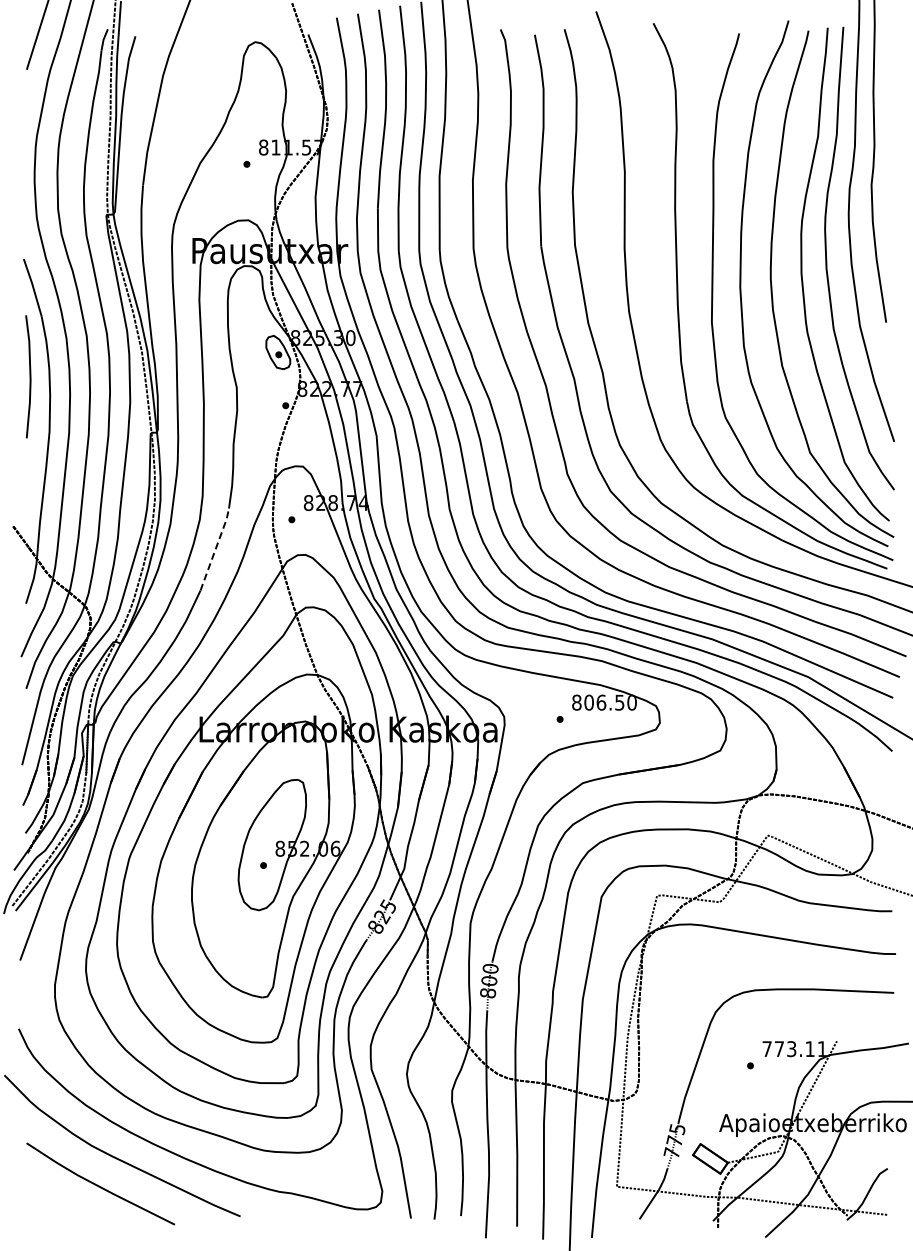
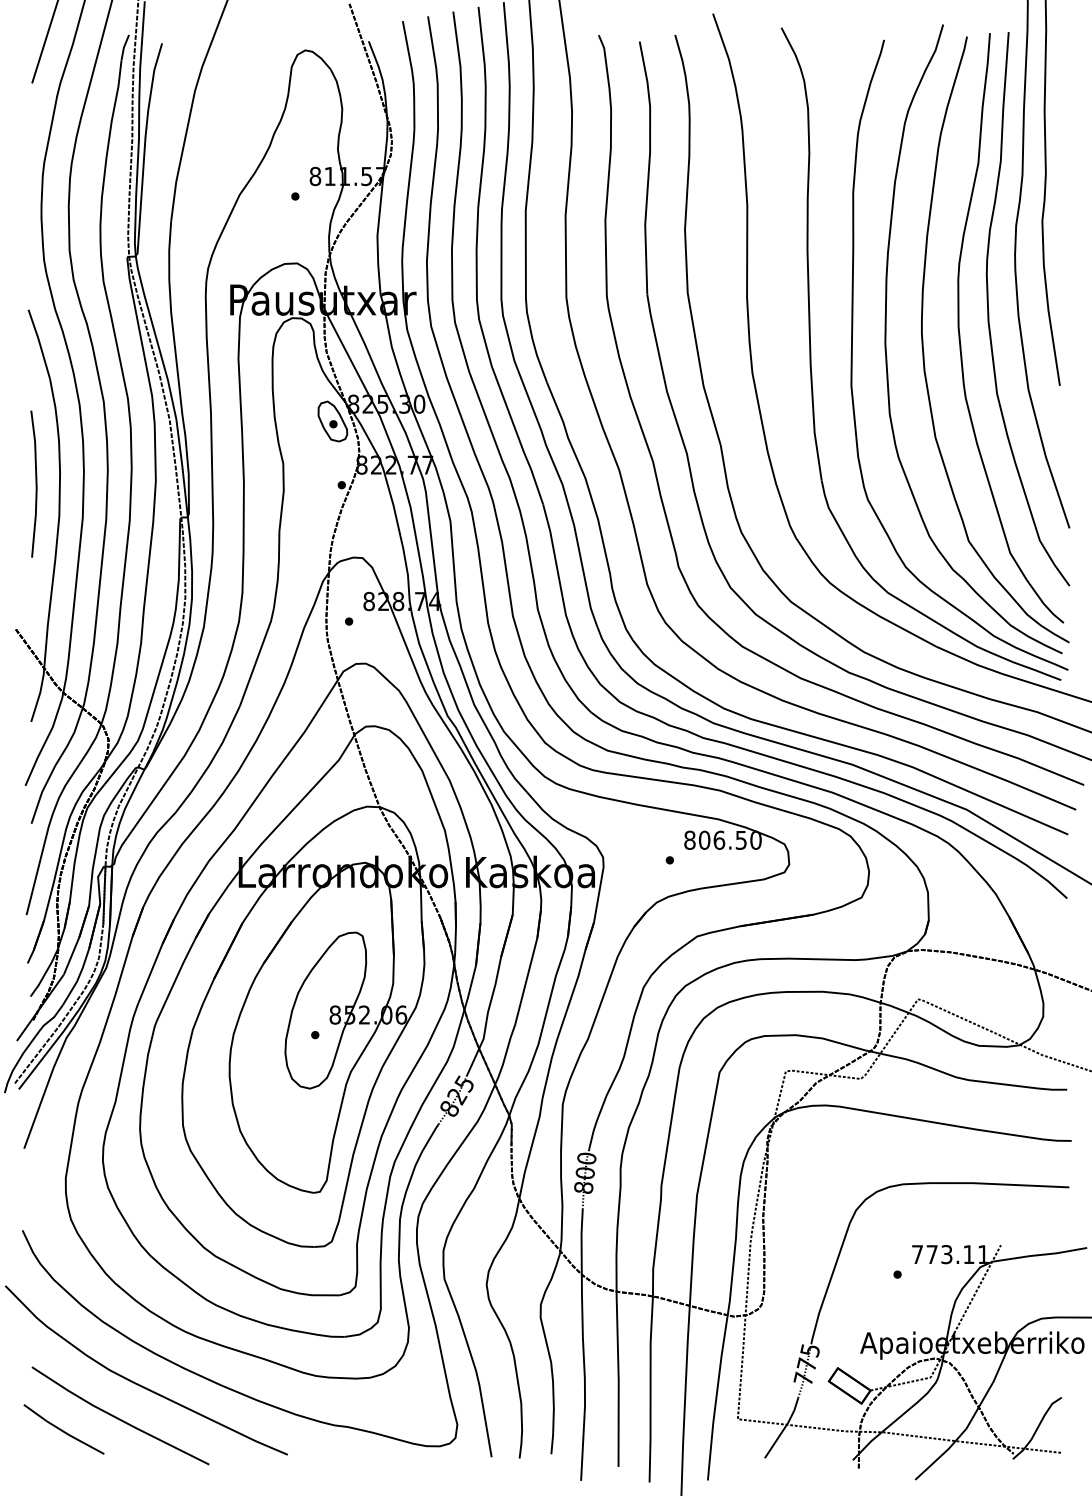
line: (29, 376) -> (35, 483), moved
line: (215, 548) -> (257, 655), dashed -> solid
part: (53, 1195) -> (64, 1429), added

